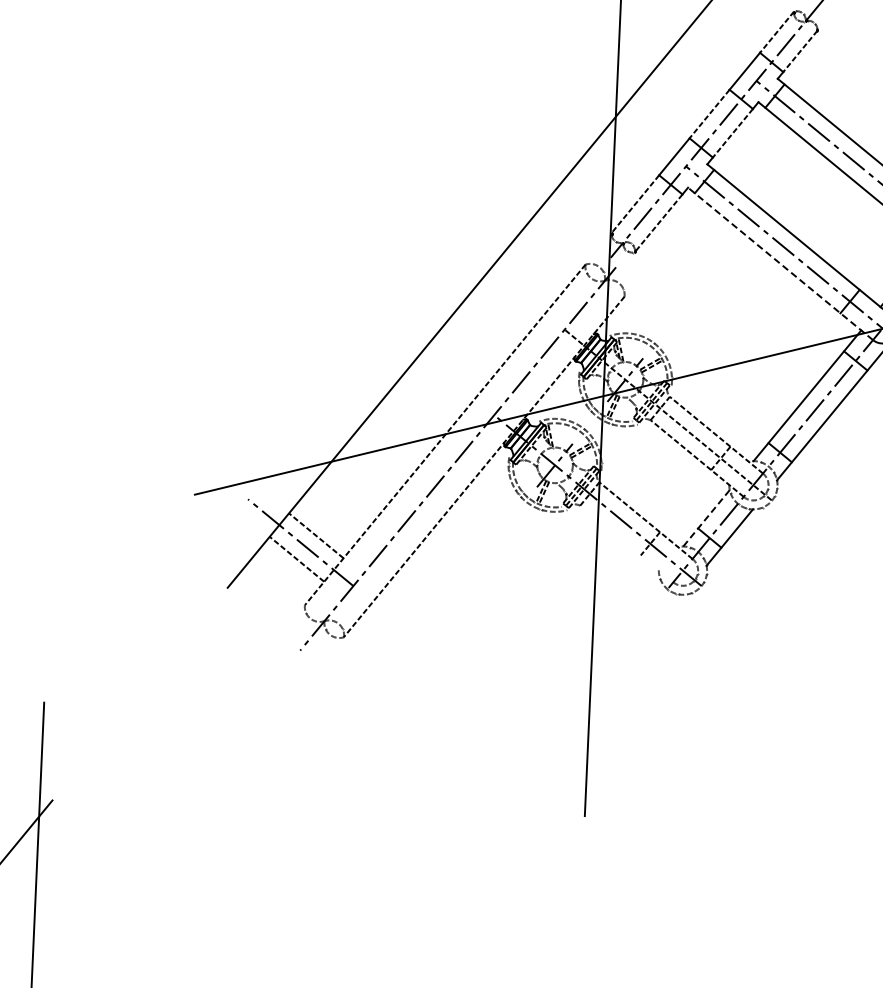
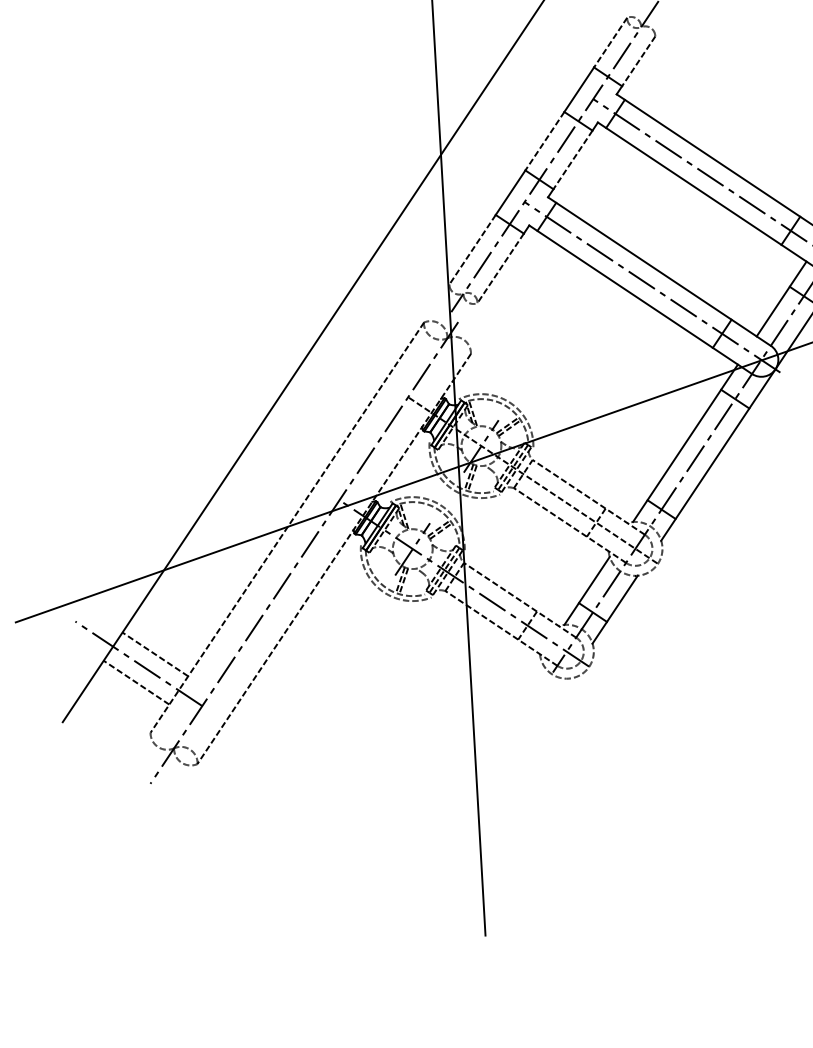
line: (780, 263) -> (640, 299), dashed -> solid
line: (706, 518) -> (587, 591), dashed -> solid
line: (626, 543) -> (501, 627), added

